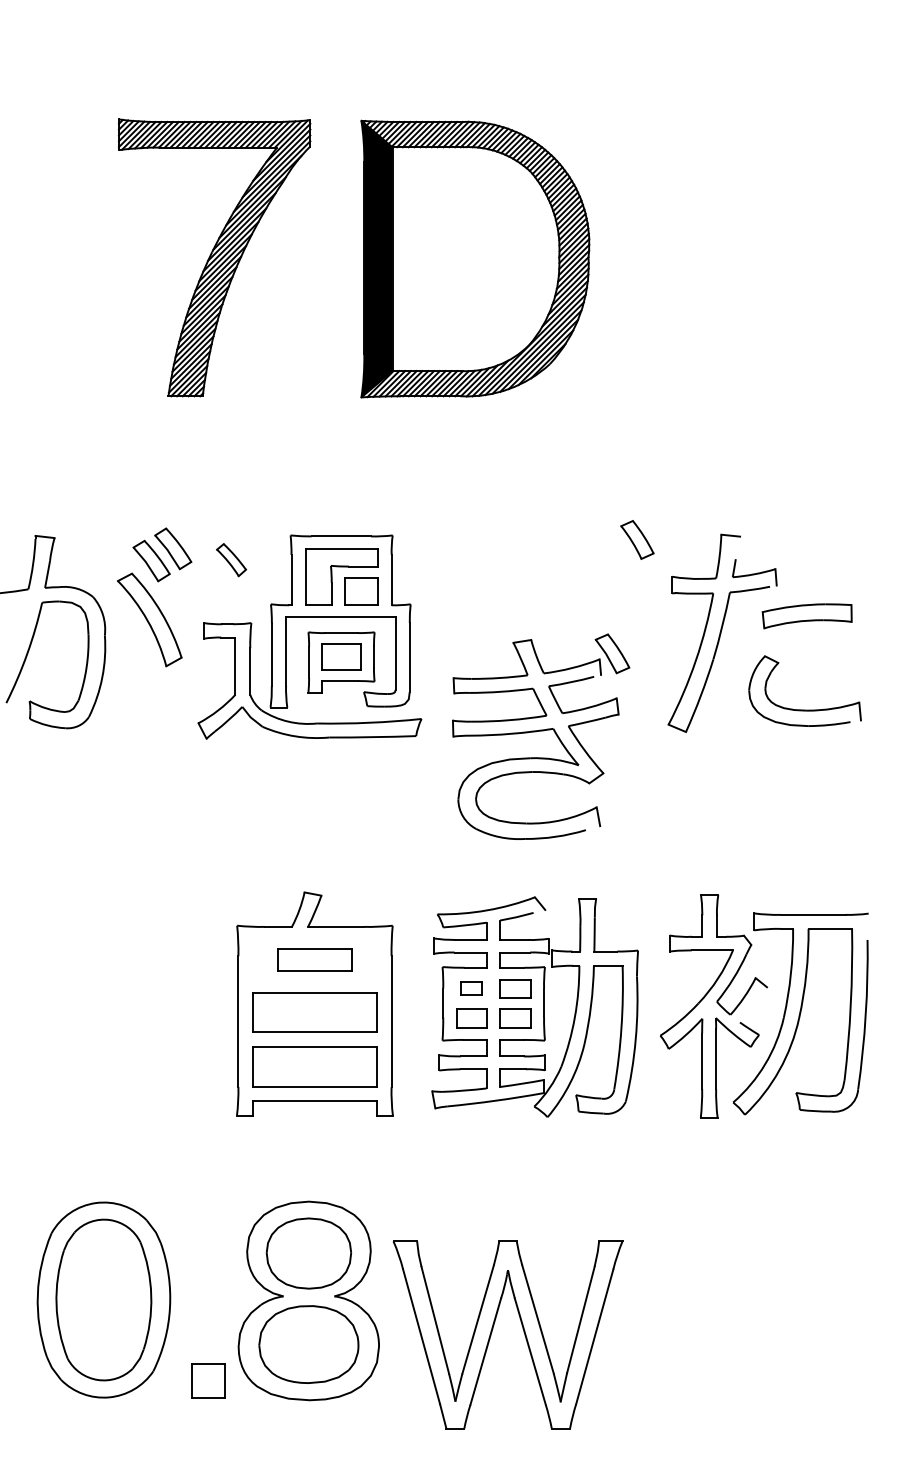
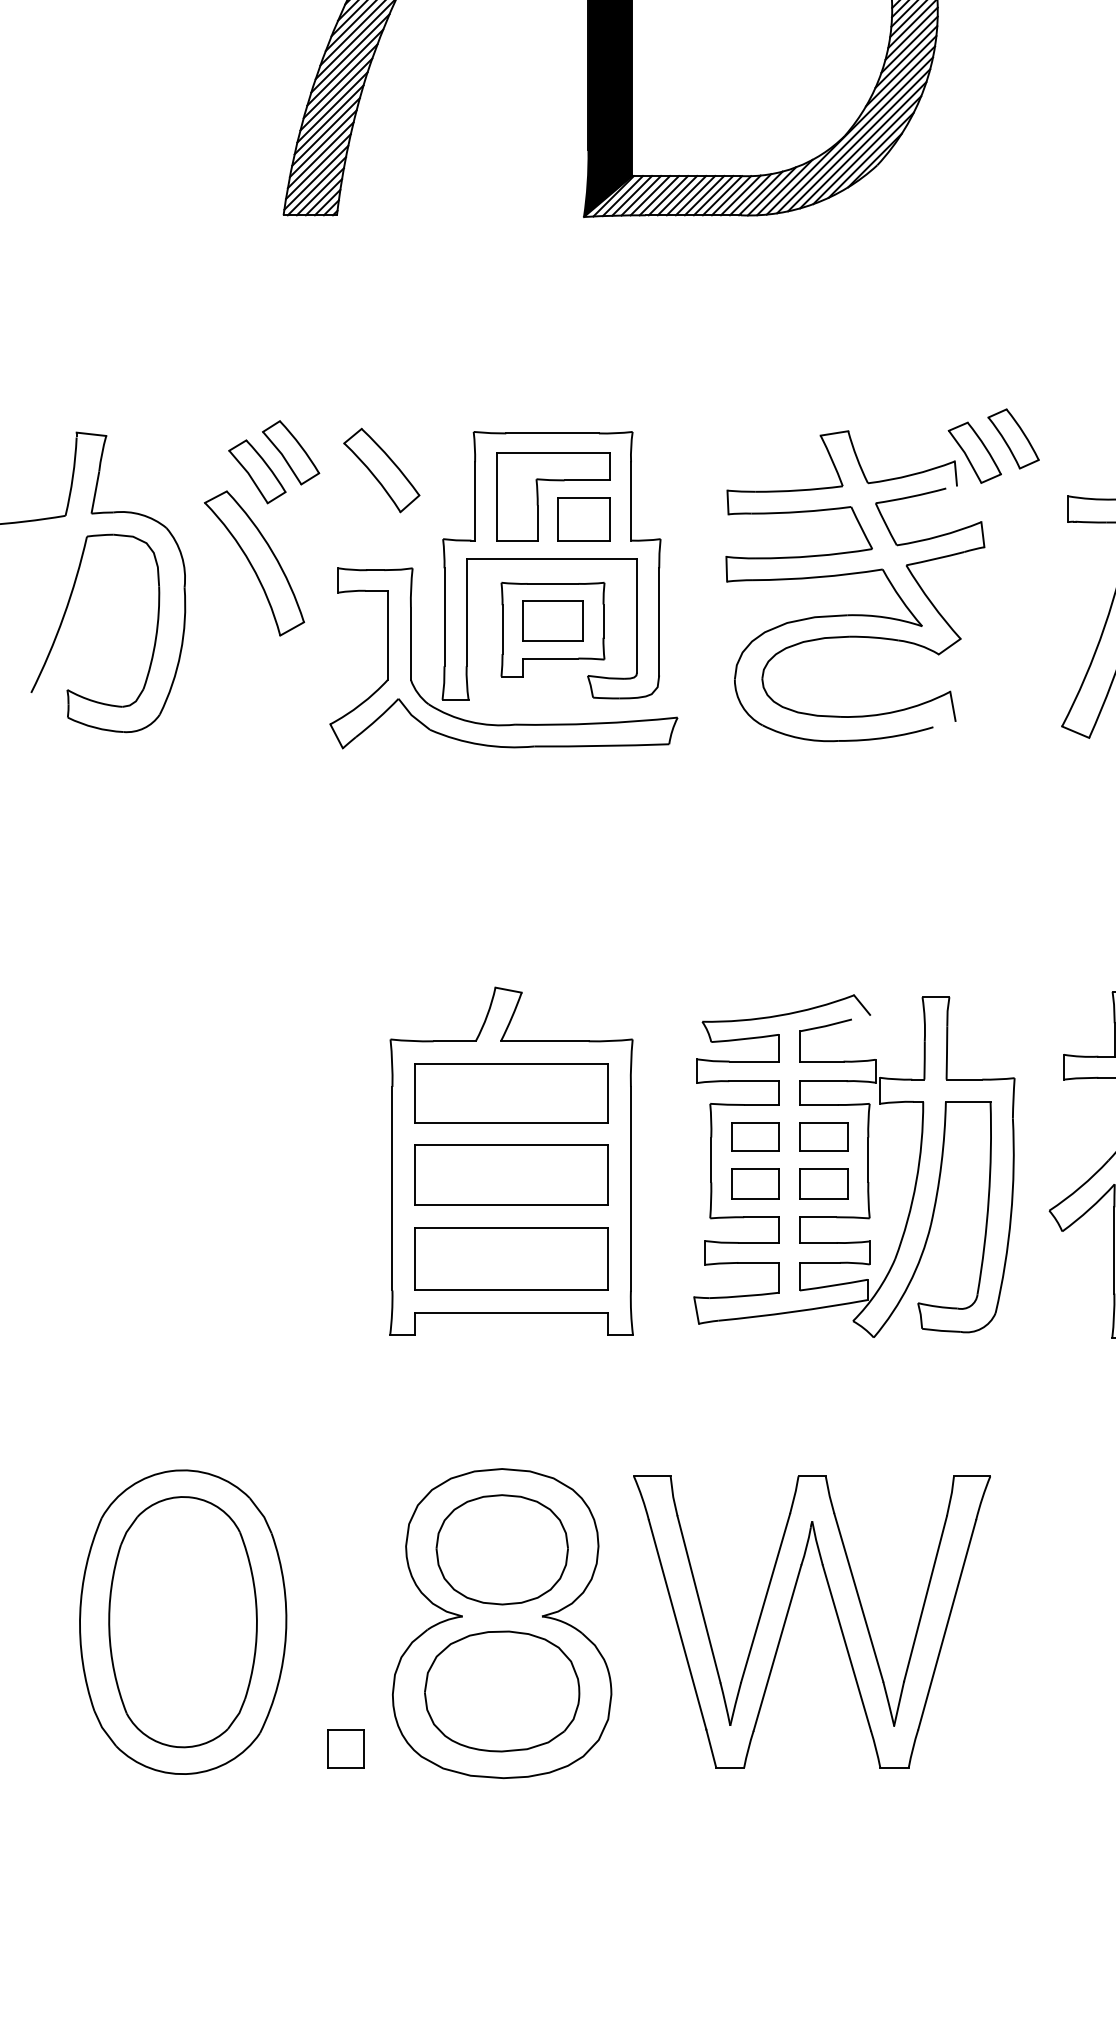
part: (231, 559) -> (381, 469), size x1.67
part: (541, 736) -> (864, 581), moved
part: (314, 959) -> (510, 1092), size x1.67
part: (471, 988) -> (755, 1137), size x1.43
part: (522, 1329) -> (834, 1613), moved
part: (208, 1381) -> (345, 1748), size x0.71

